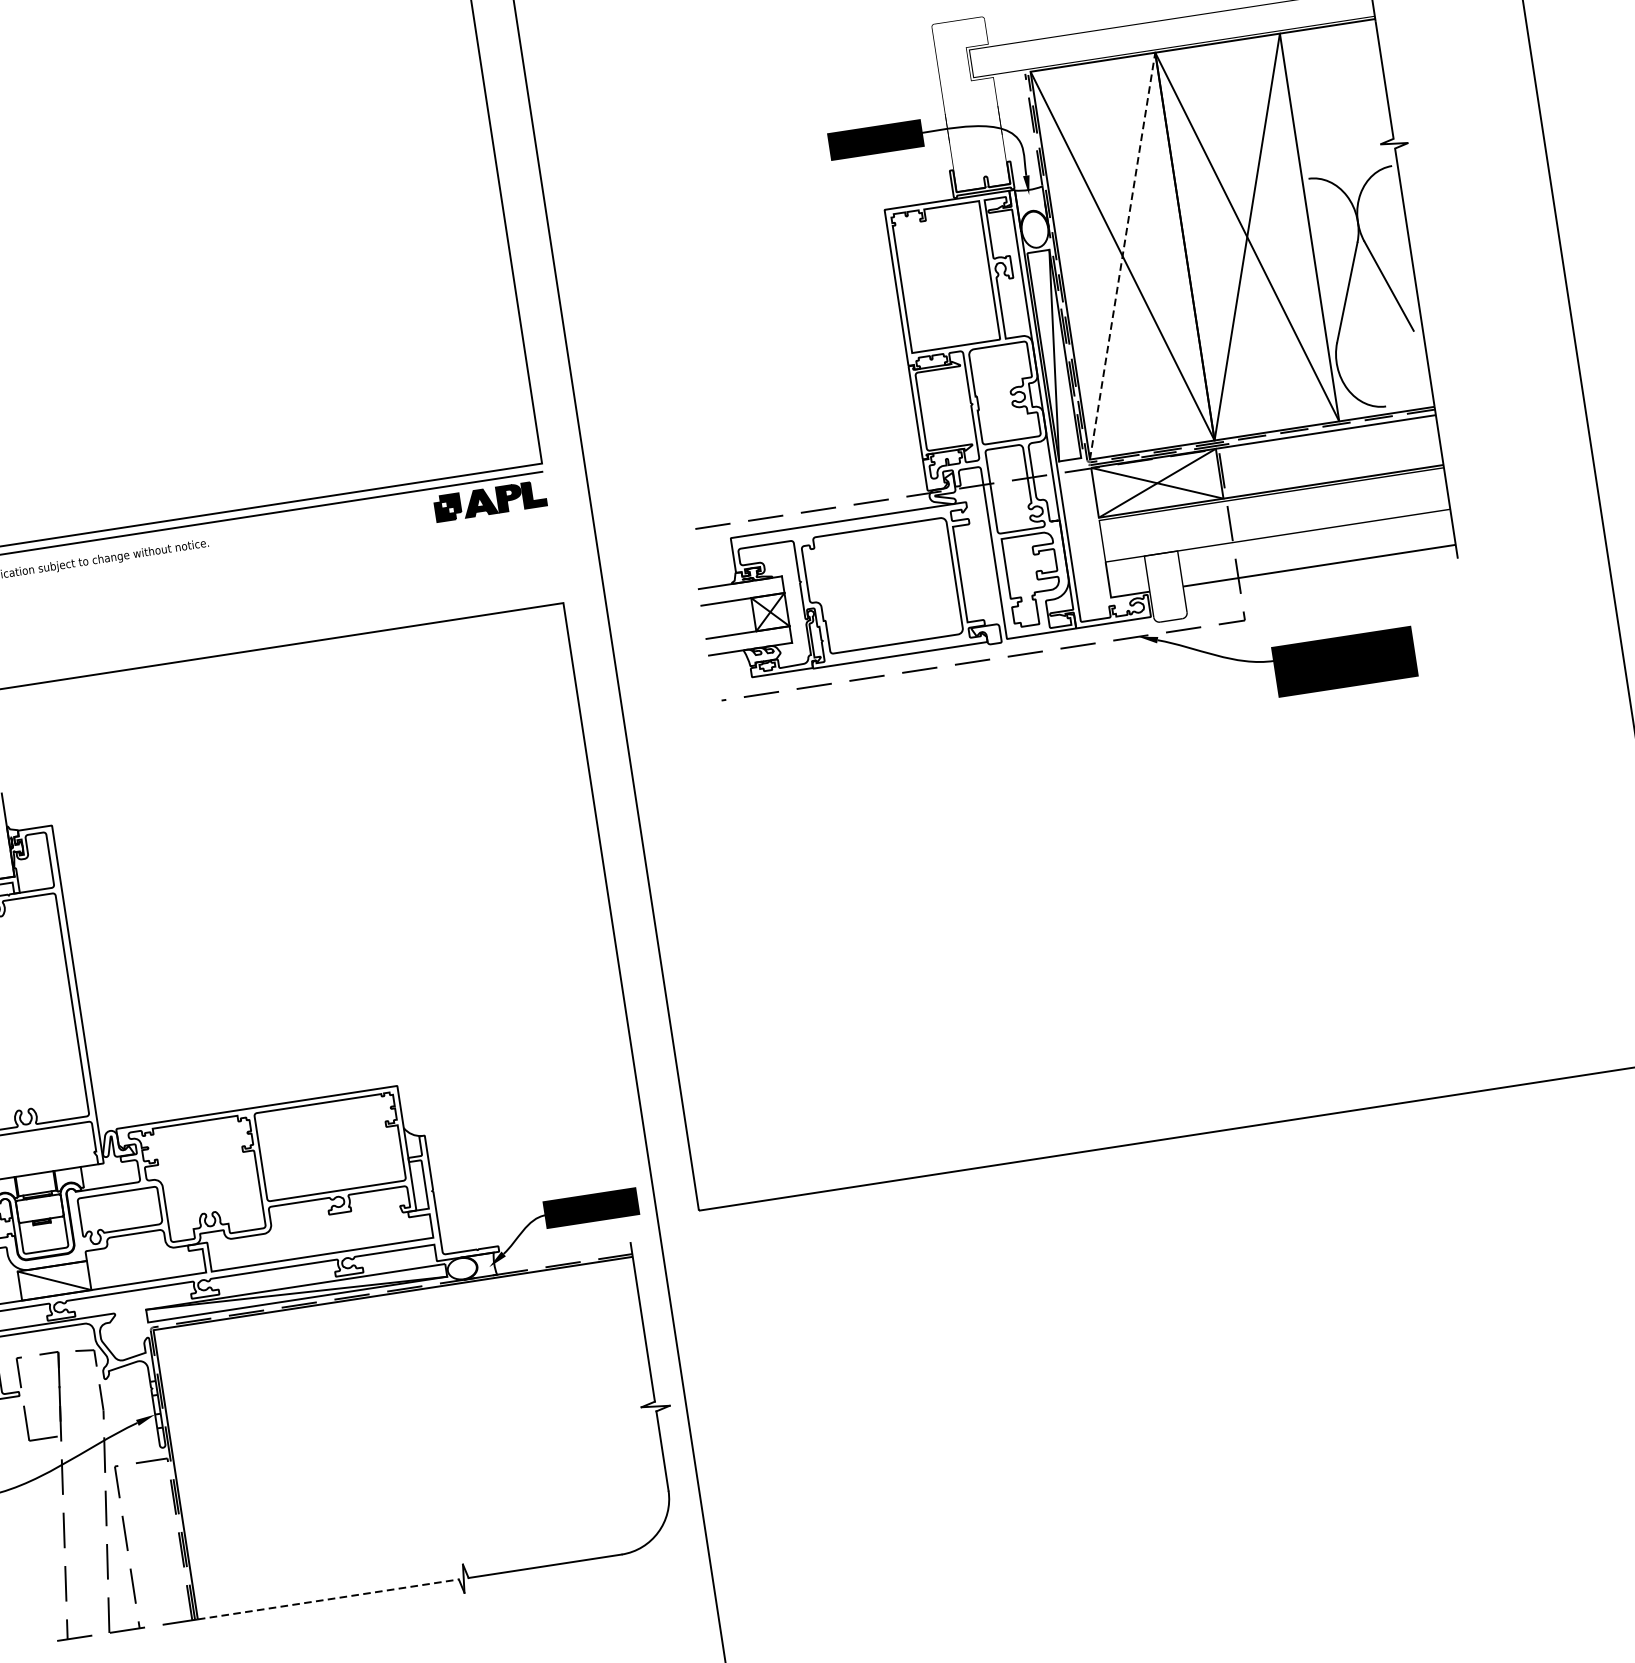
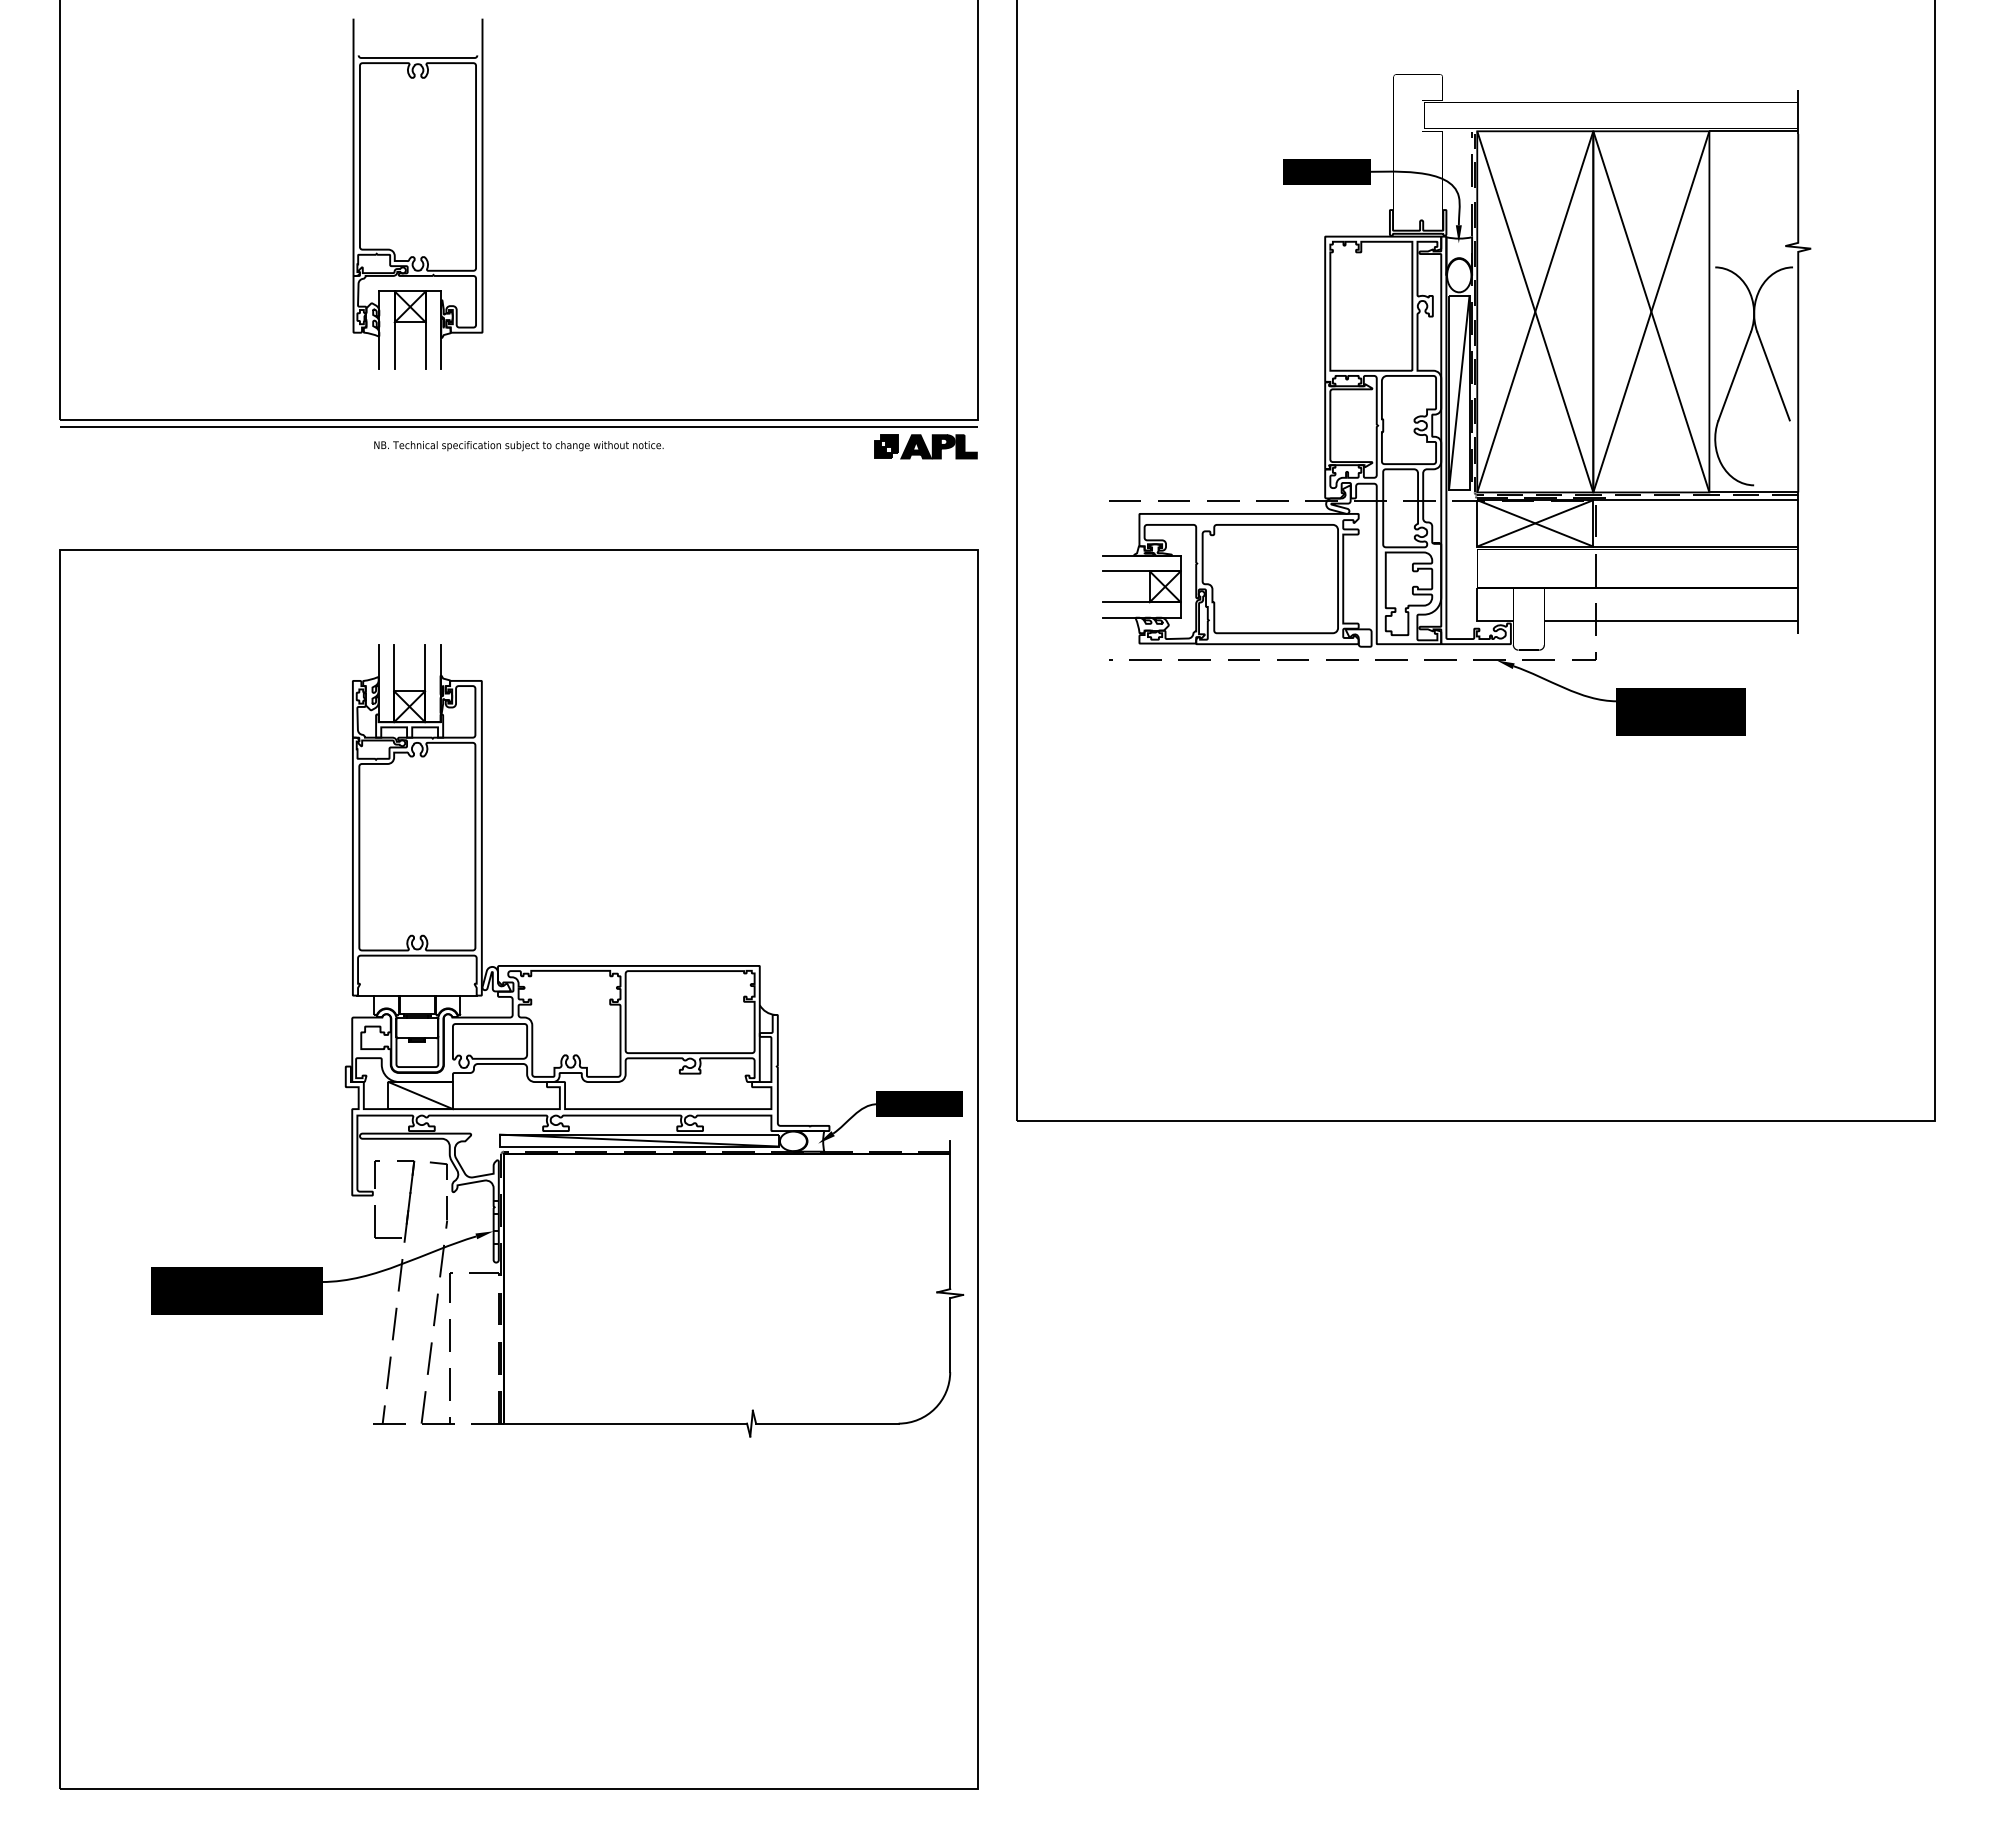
line: (1122, 255) -> (1535, 311), dashed -> solid
line: (328, 1599) -> (625, 1423), dashed -> solid

